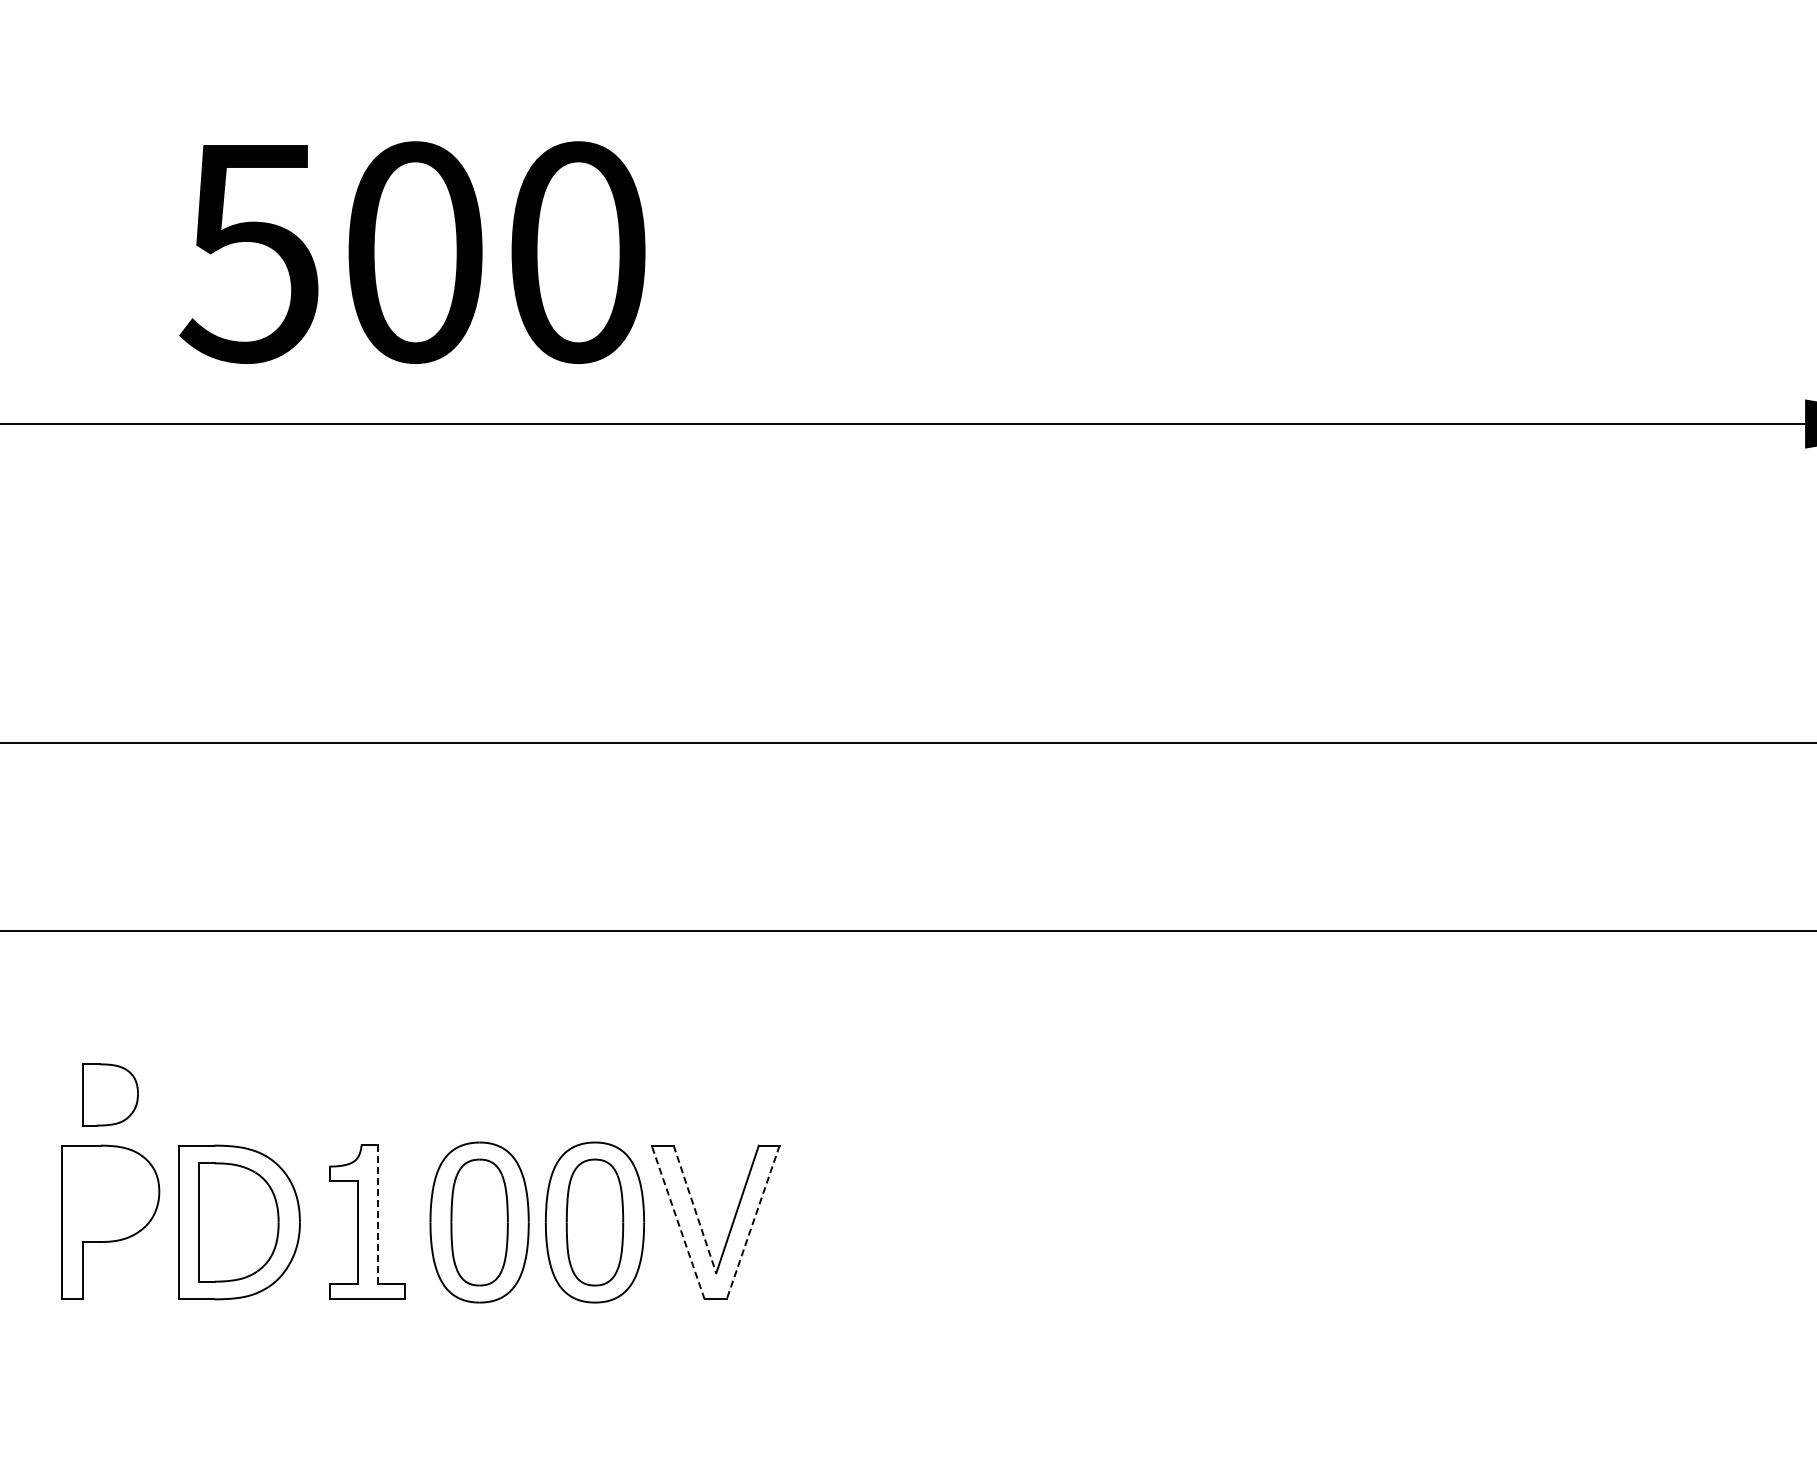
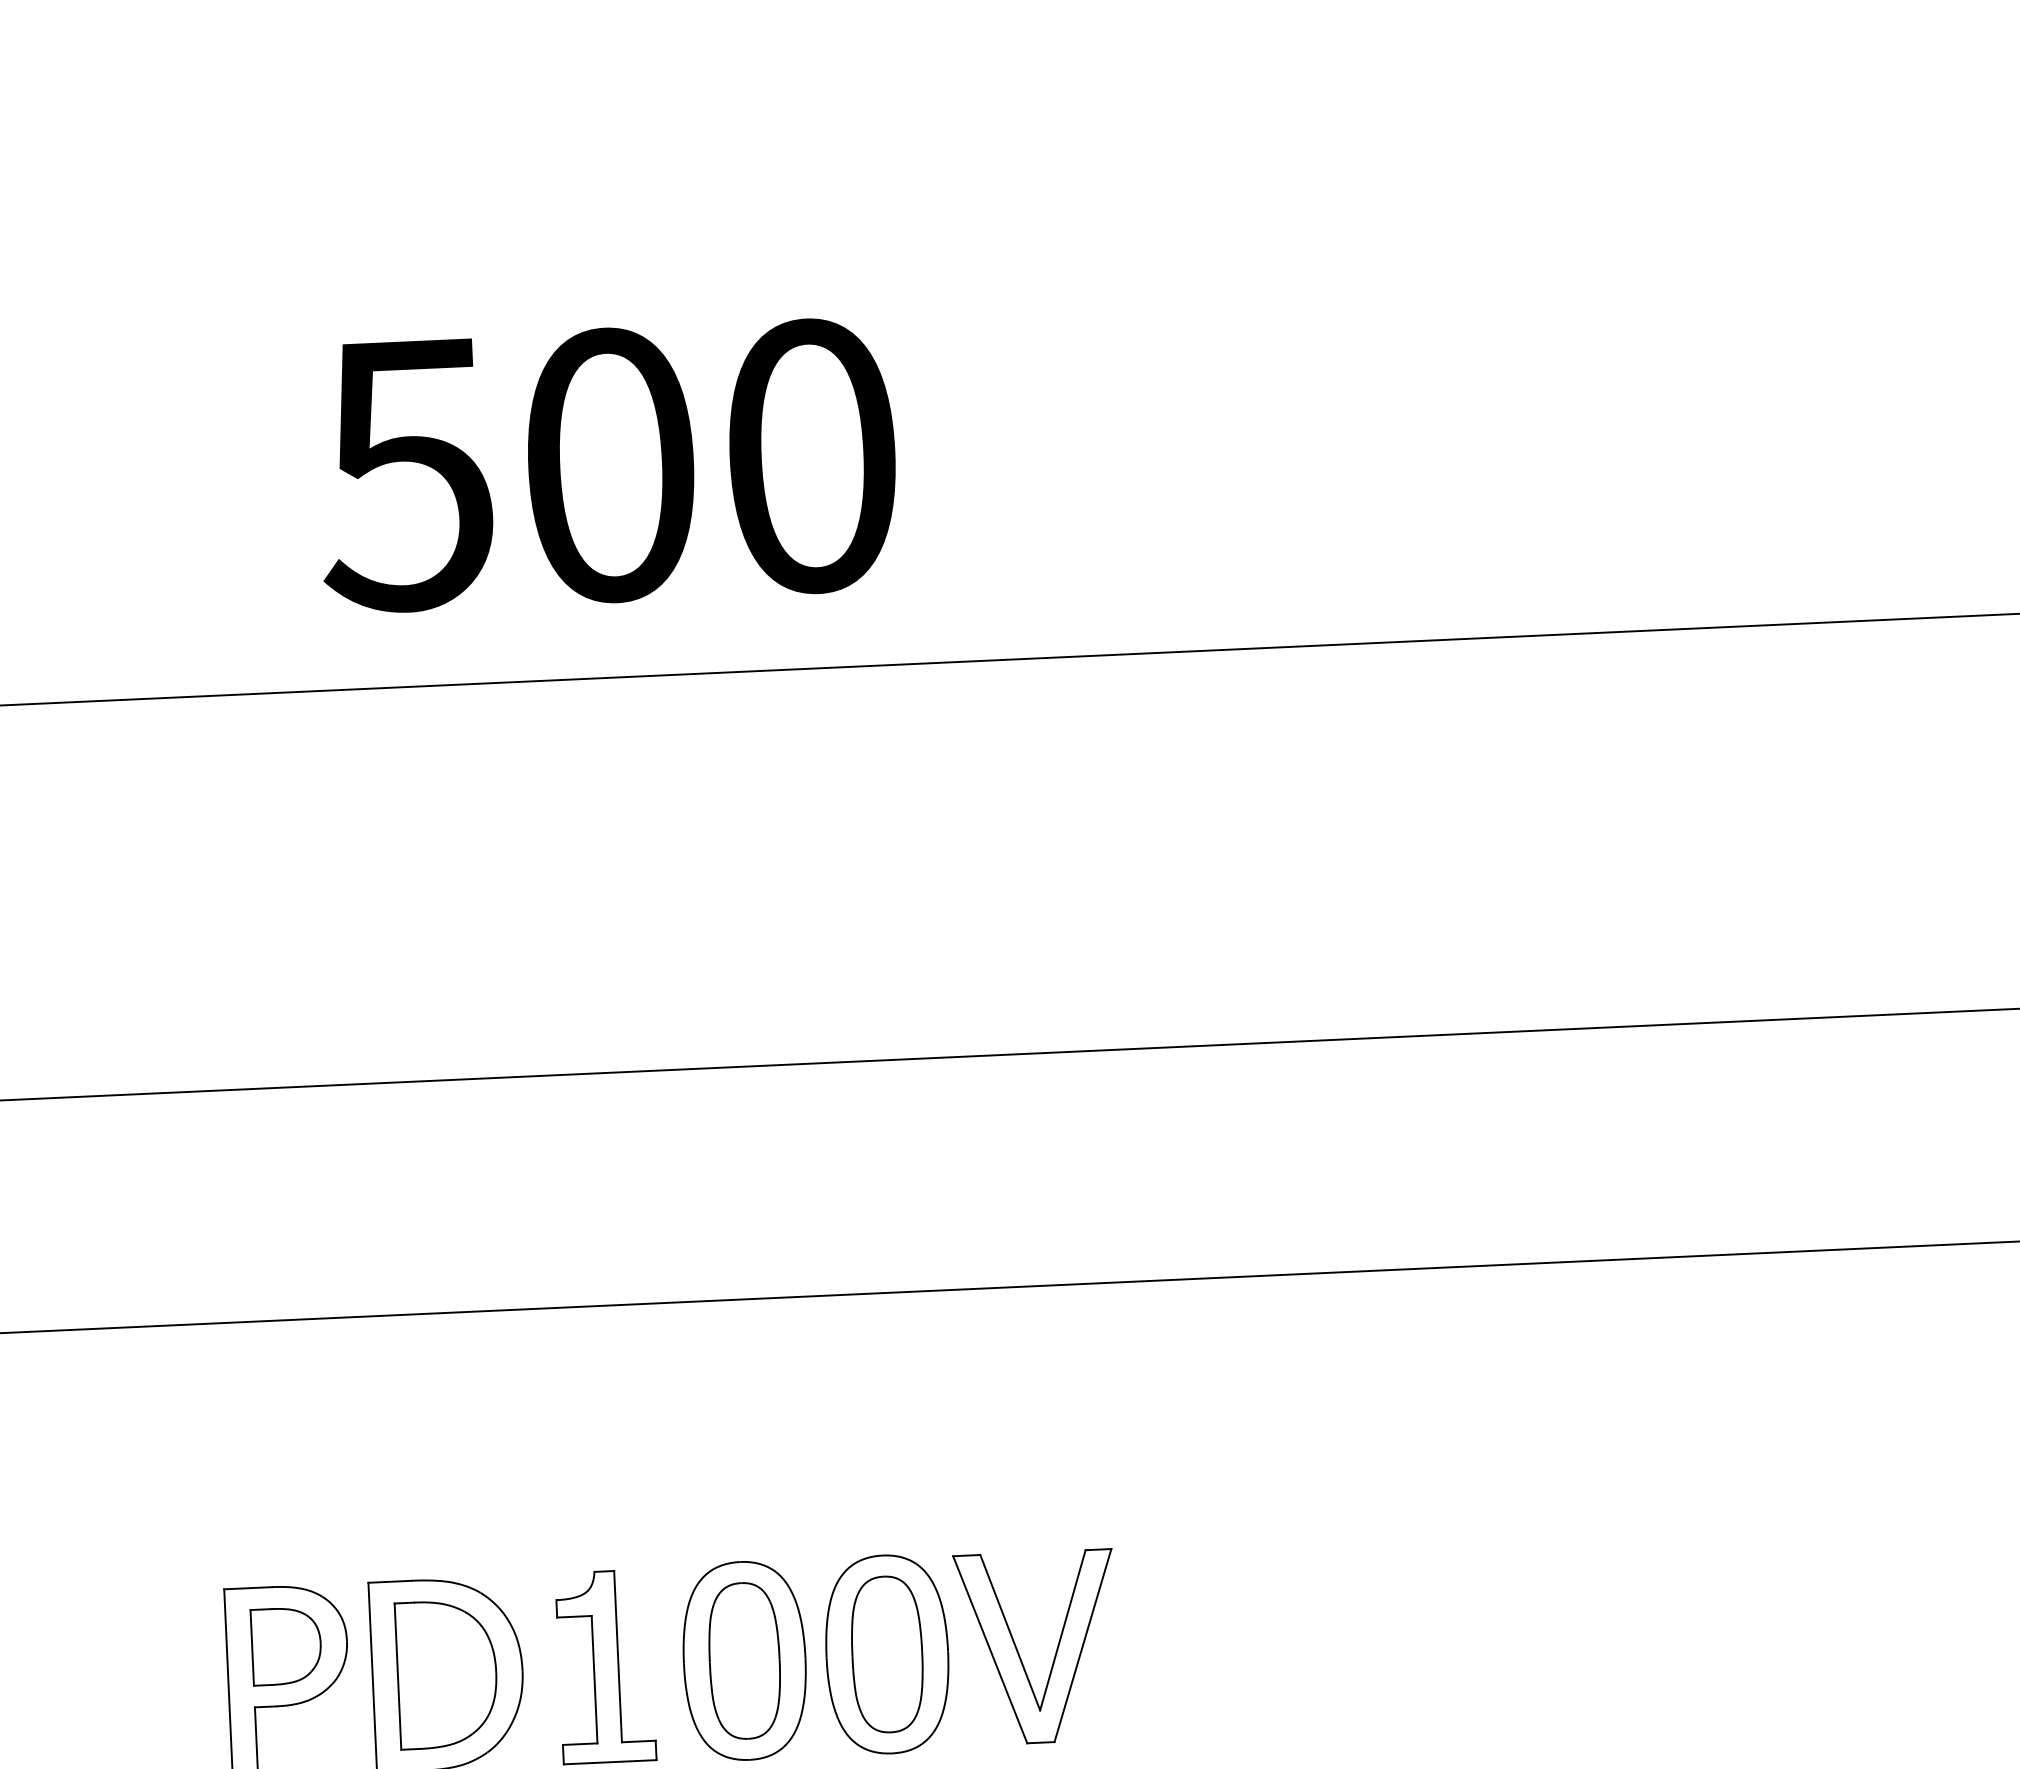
part: (110, 1094) -> (286, 1645), moved
line: (695, 1209) -> (1010, 1632), dashed -> solid
line: (377, 1214) -> (618, 1656), dashed -> solid
line: (678, 1222) -> (990, 1649), dashed -> solid
line: (753, 1222) -> (1083, 1645), dashed -> solid

